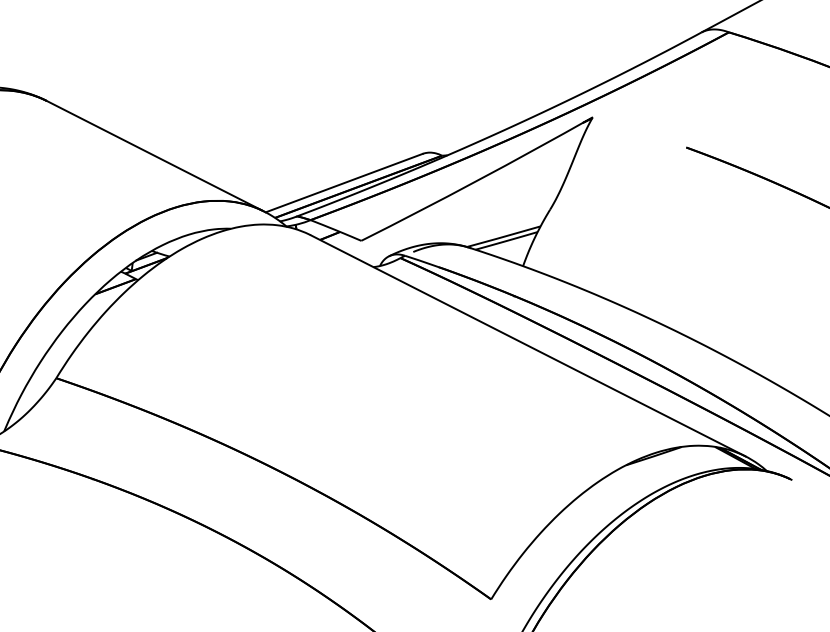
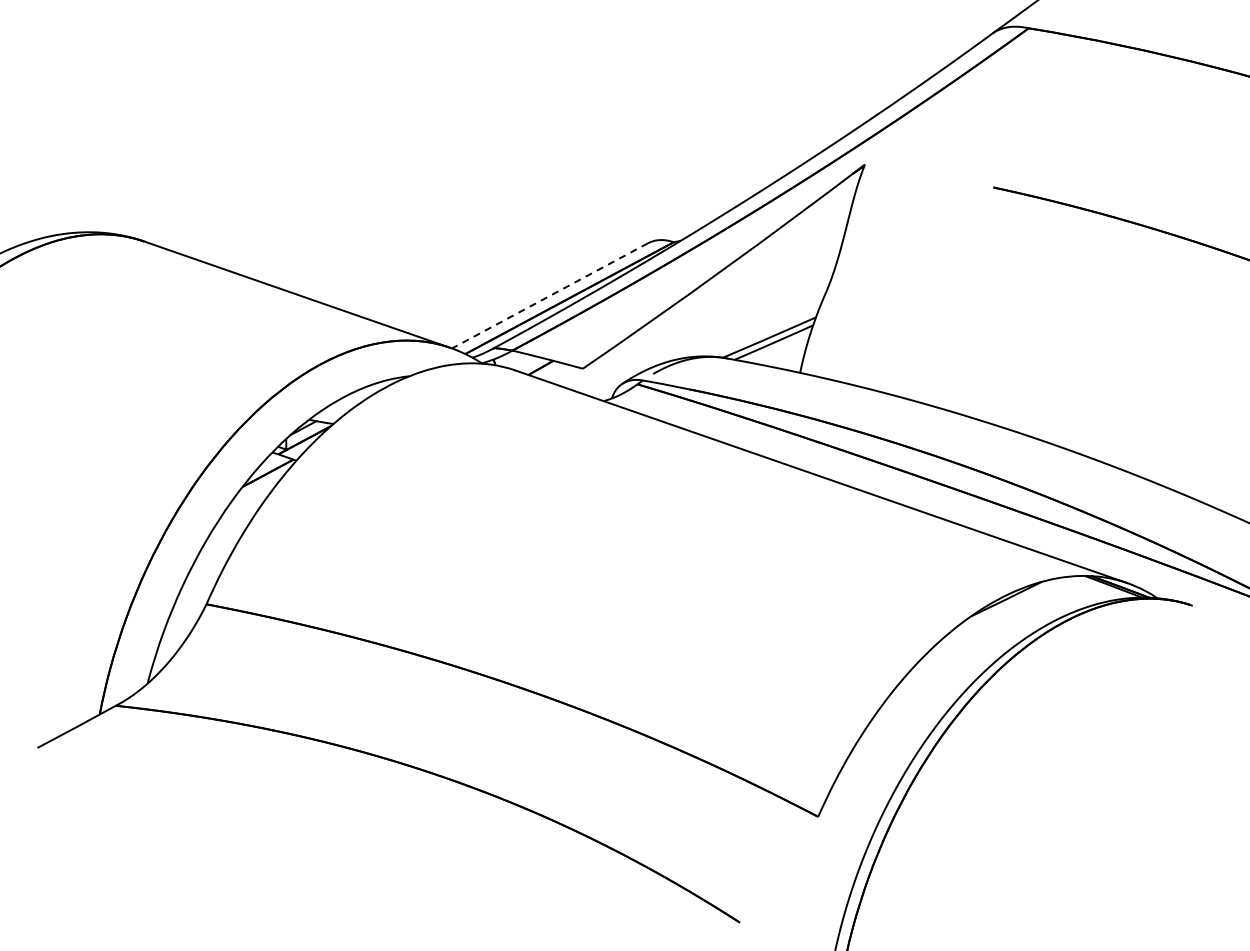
line: (343, 183) -> (549, 296), solid -> dashed

